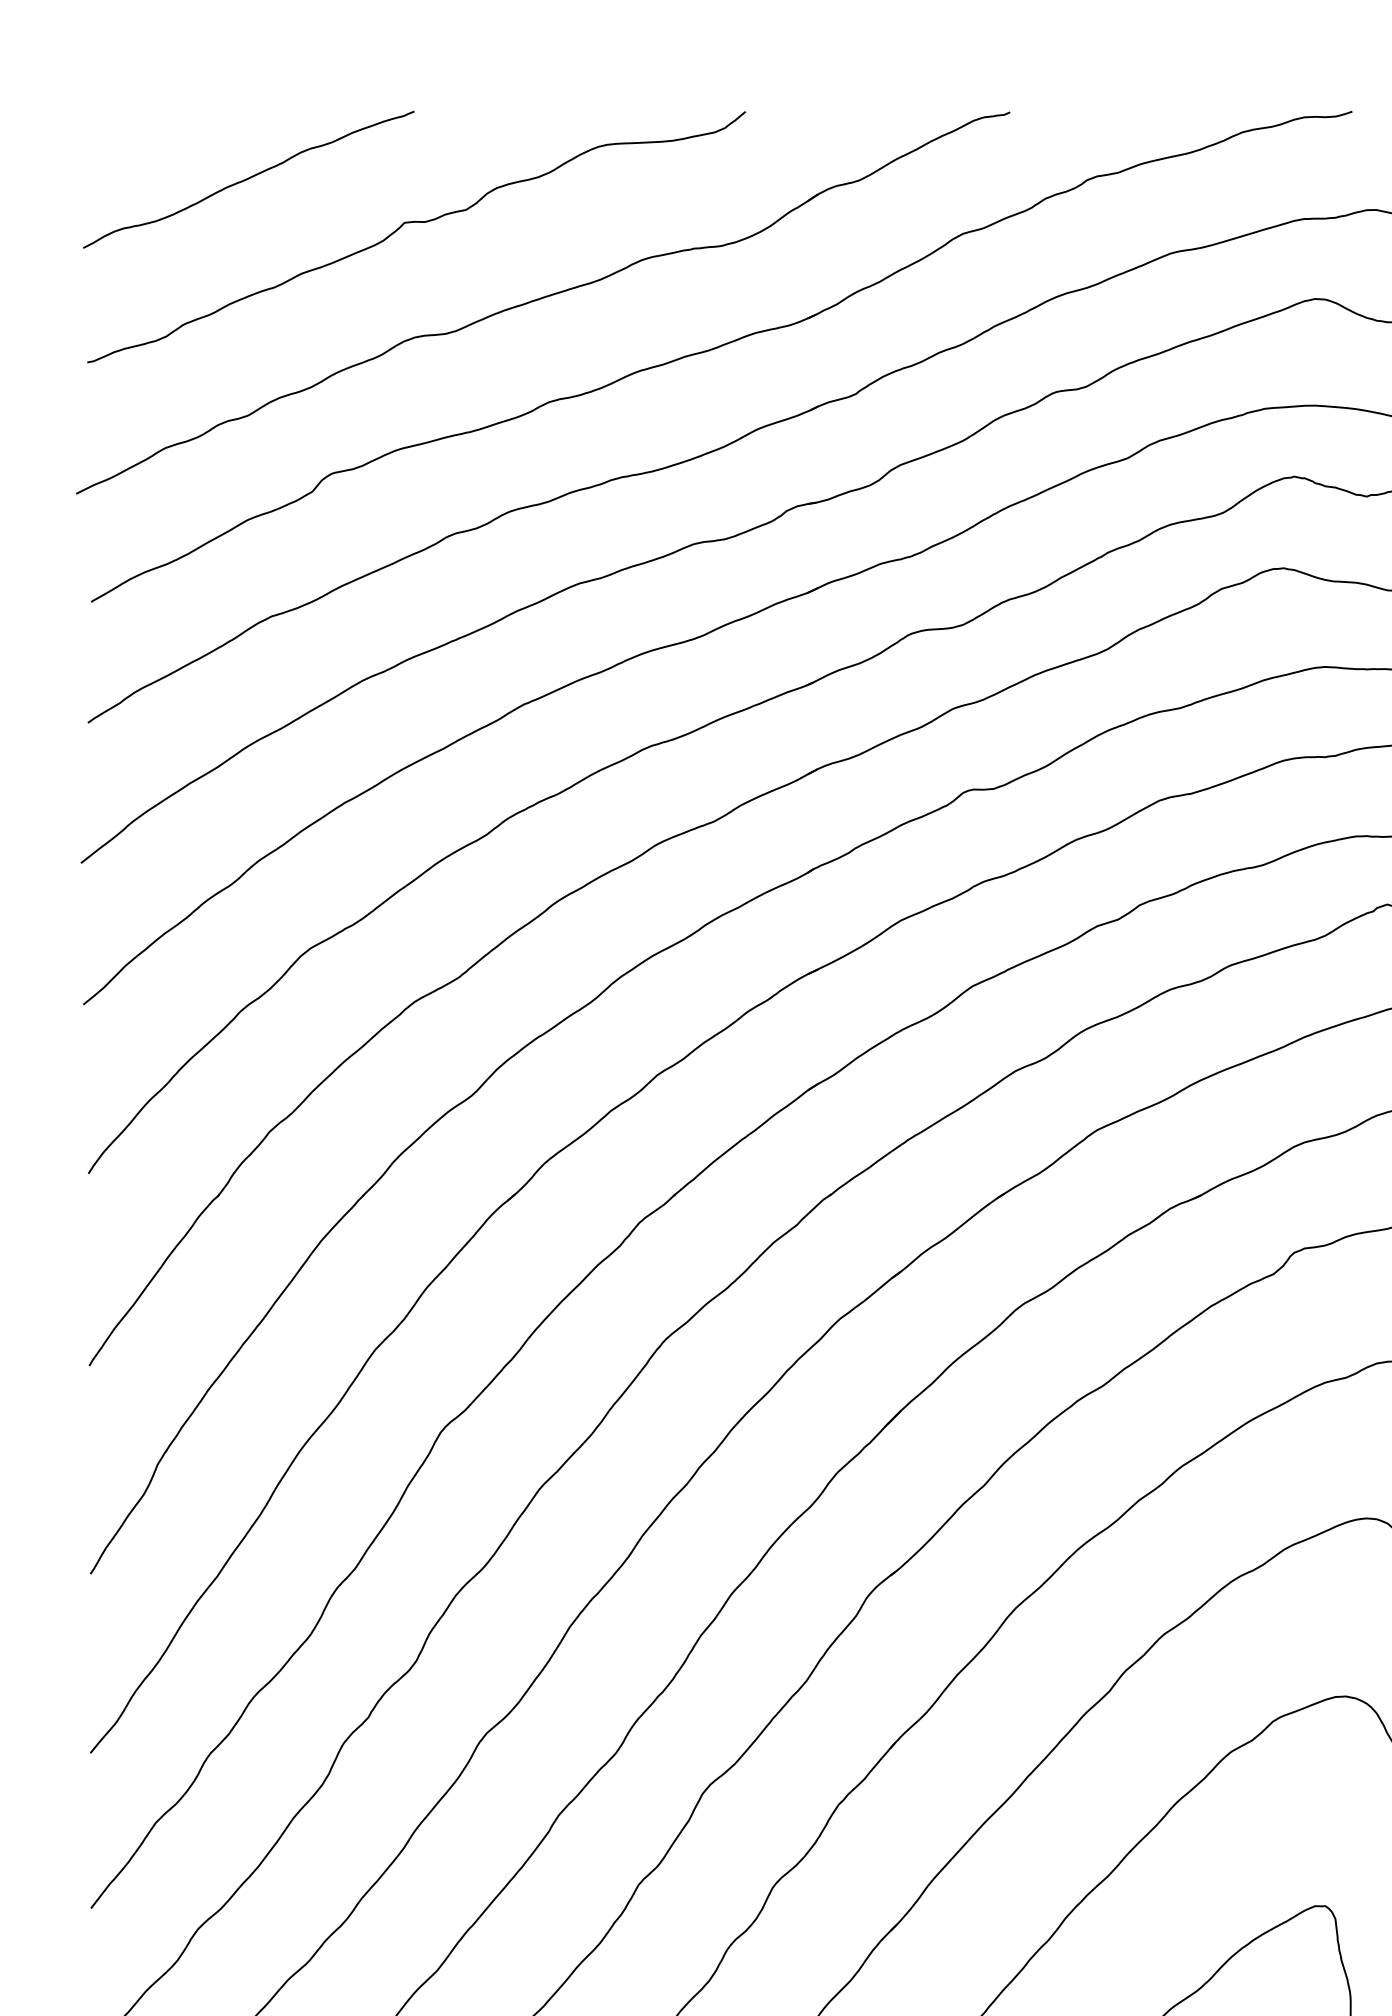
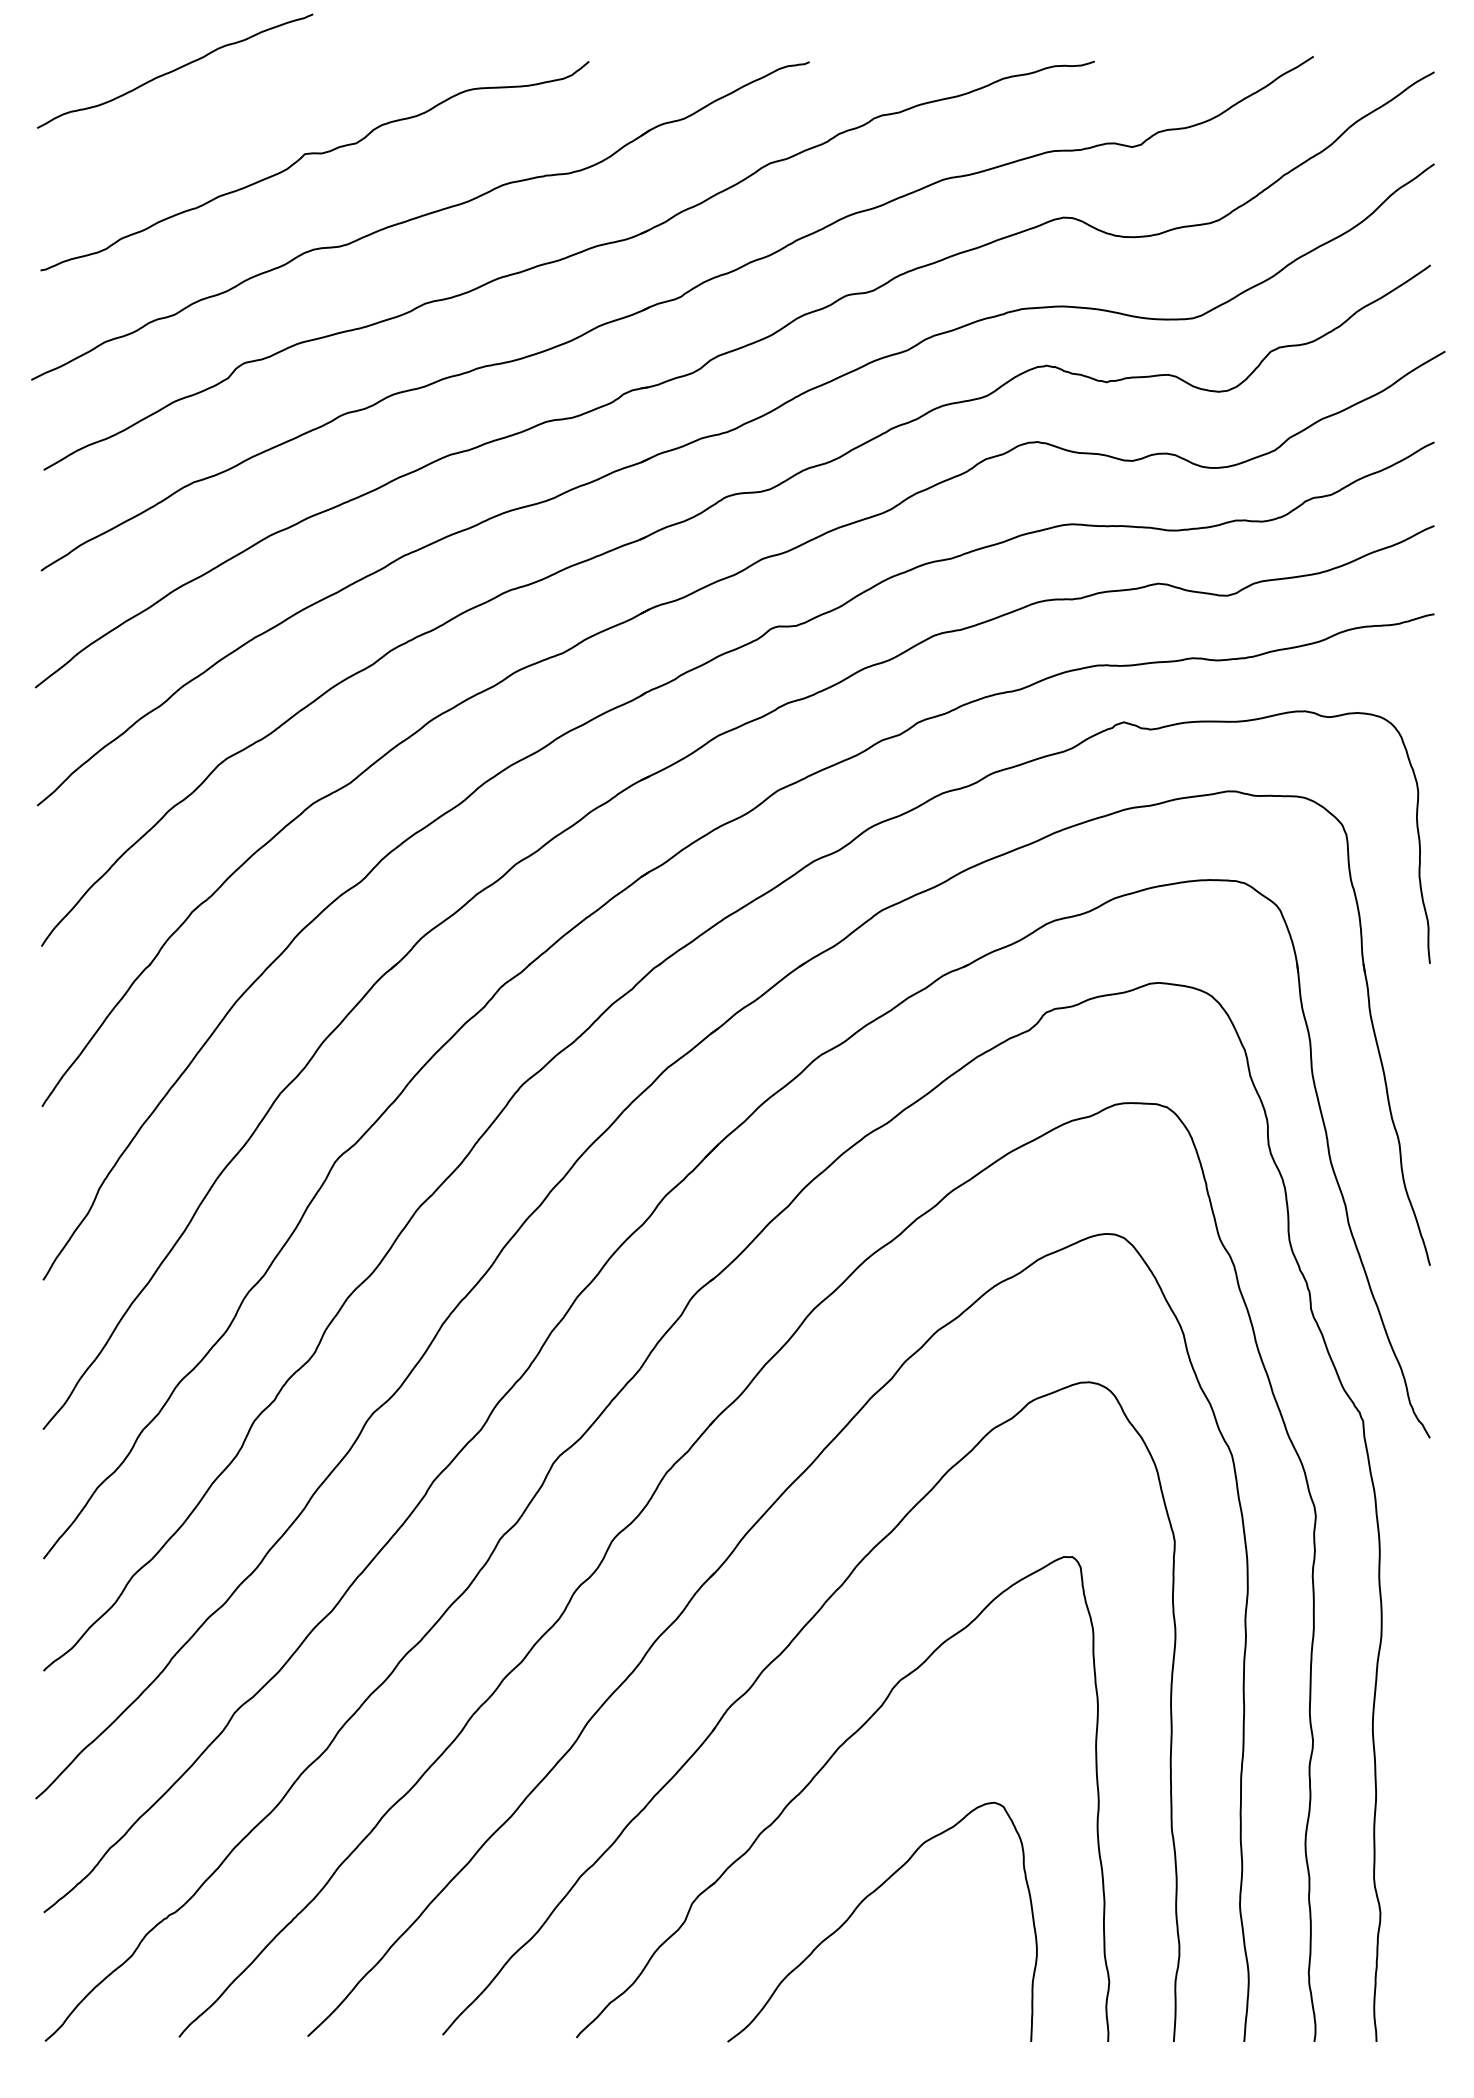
curve: (249, 178) -> (175, 70), moved

